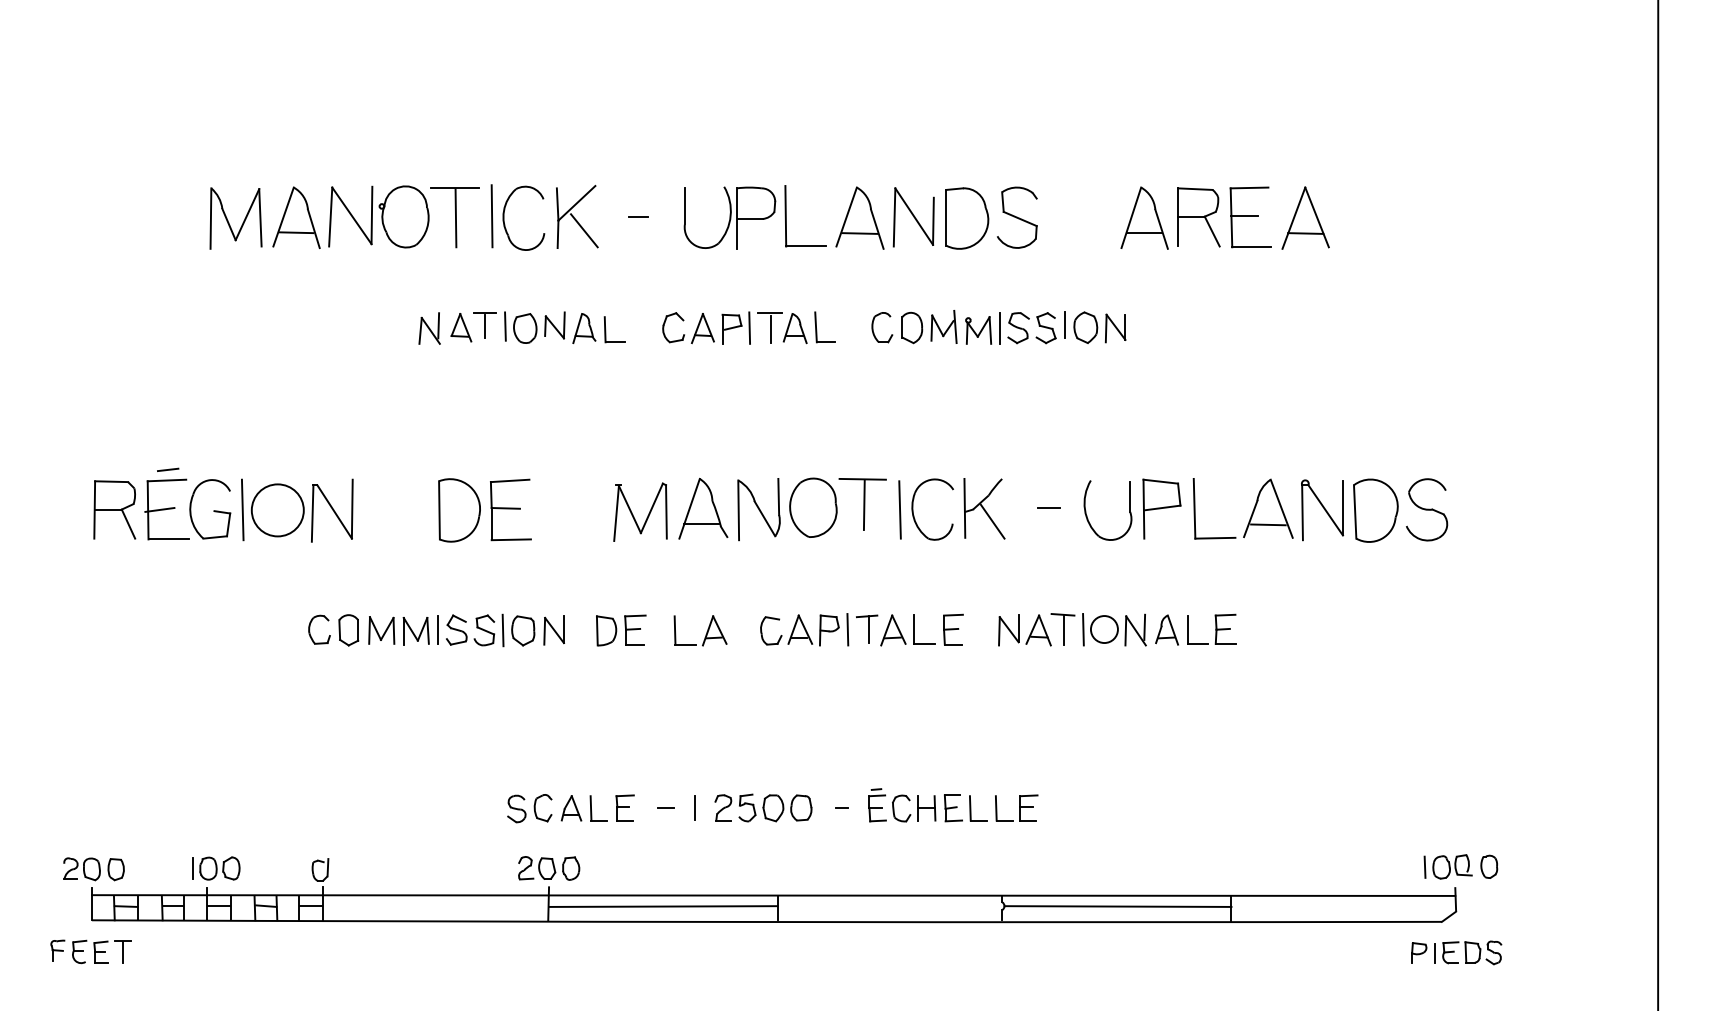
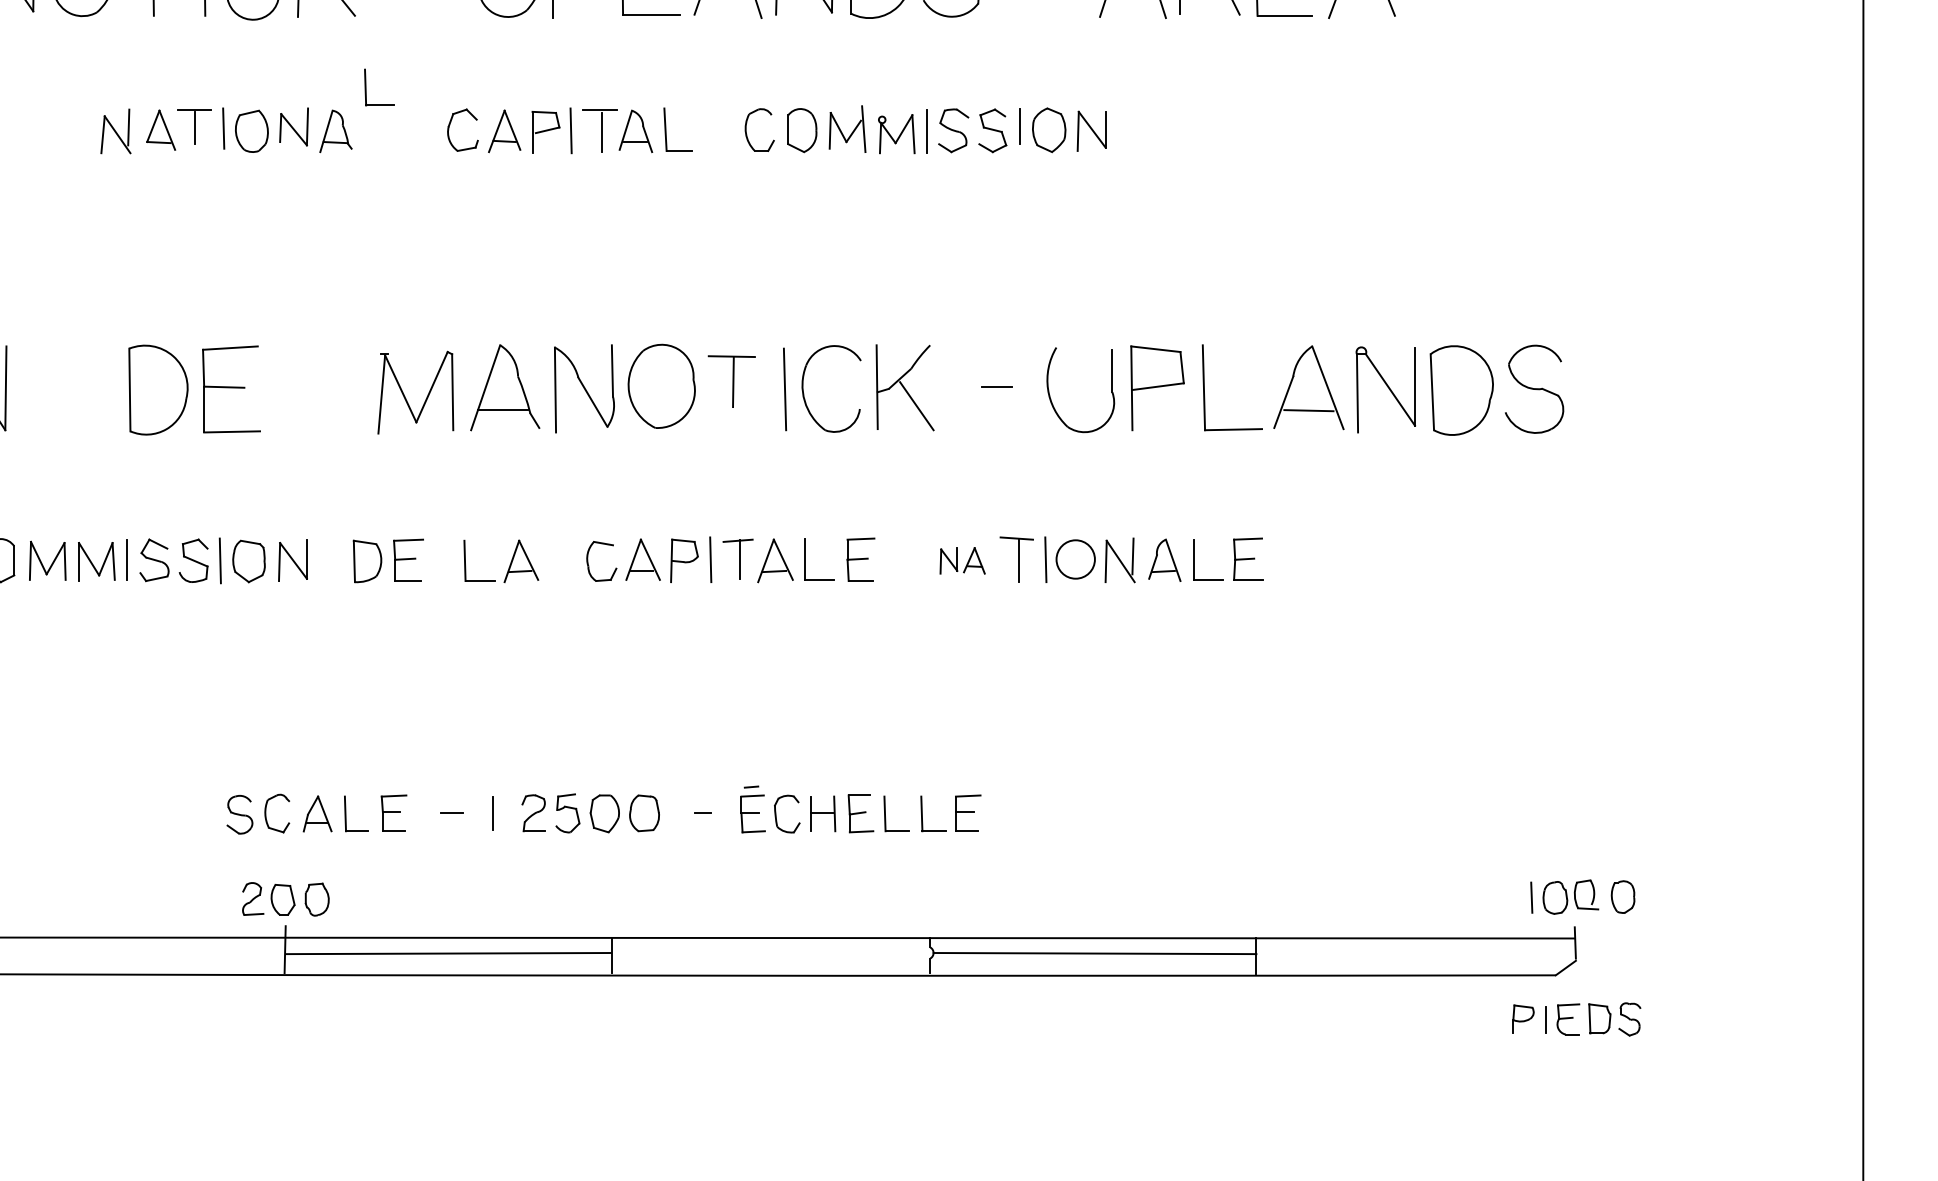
part: (606, 329) -> (367, 87), moved
part: (862, 504) -> (731, 381), size x0.7
part: (1024, 630) -> (962, 560), size x0.6

